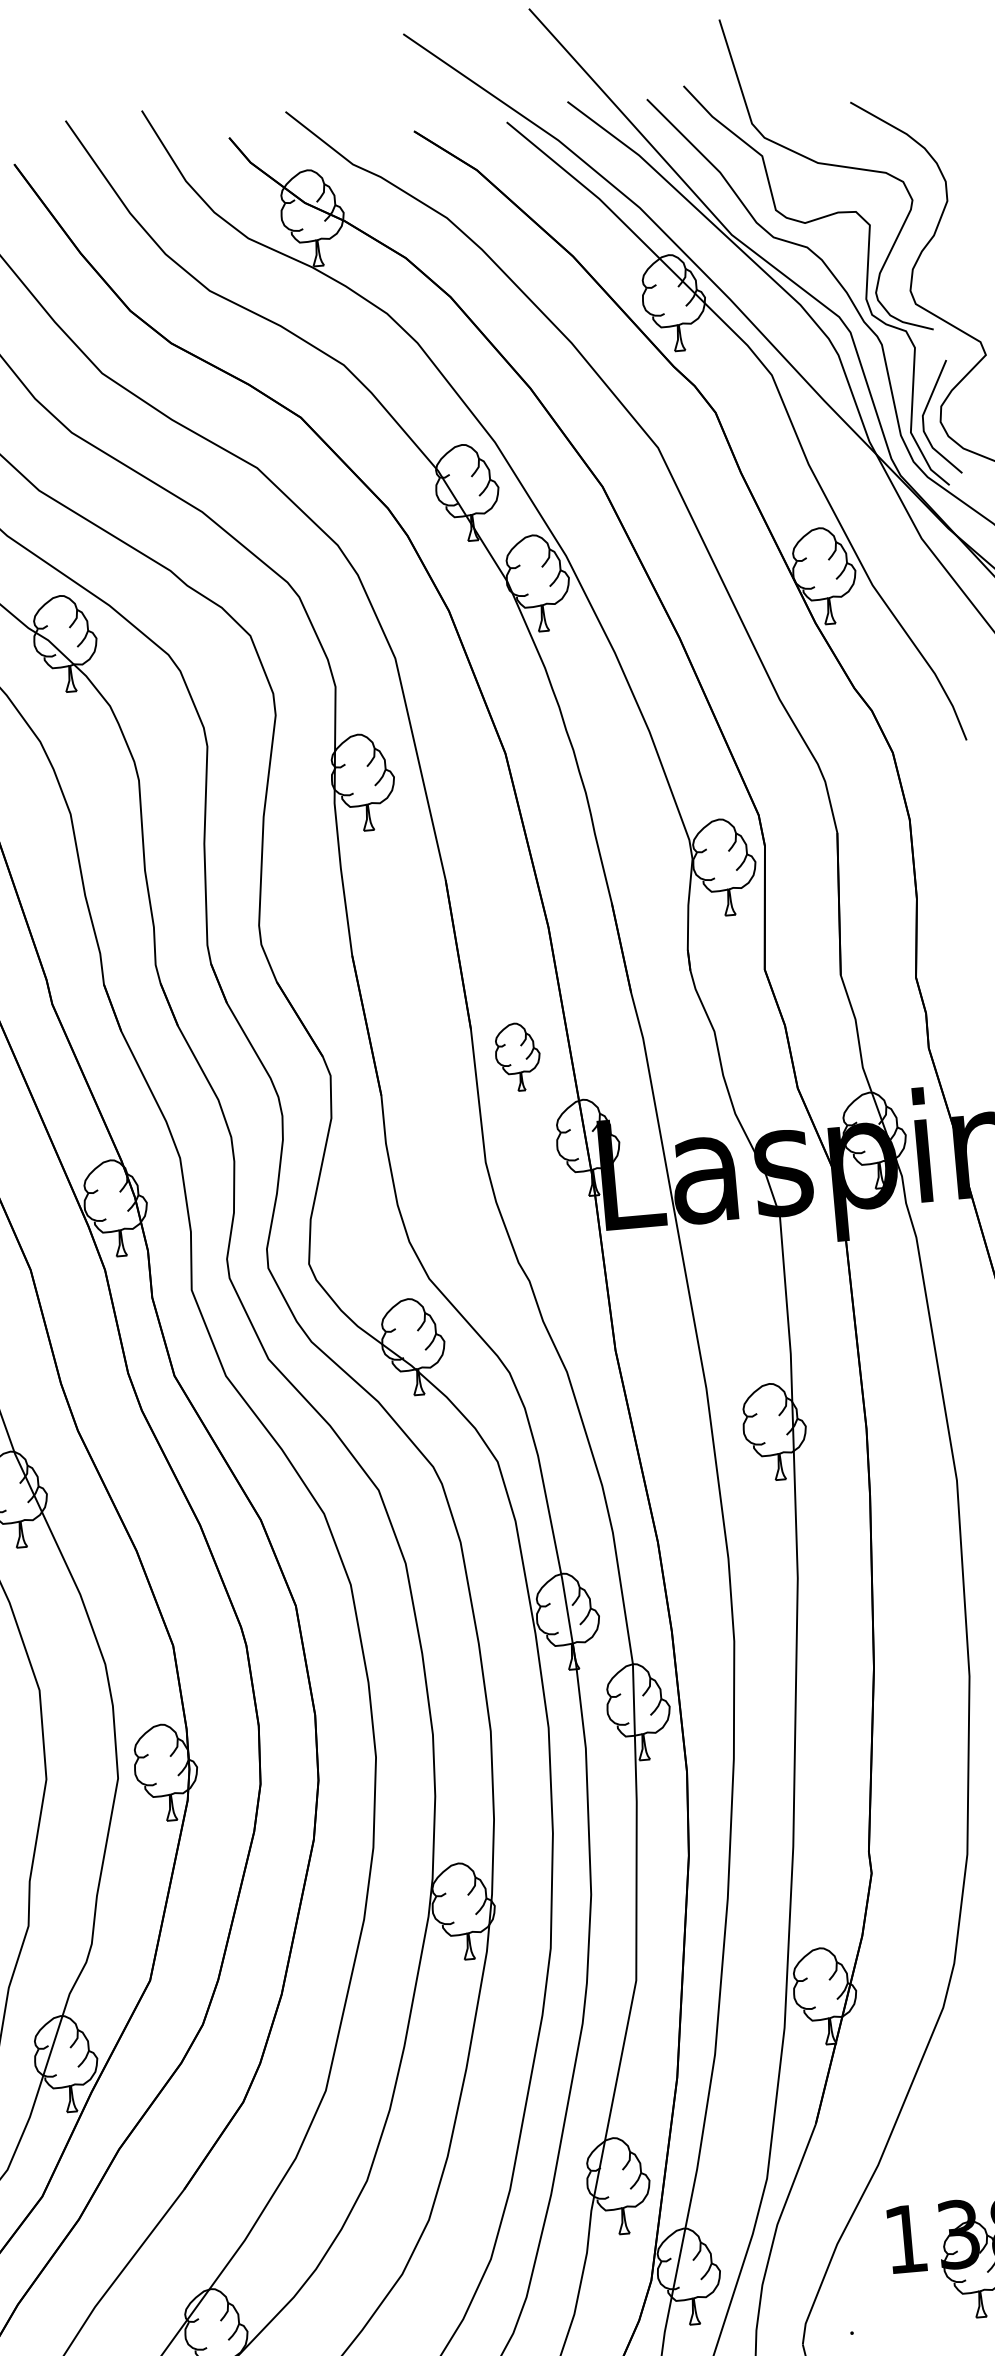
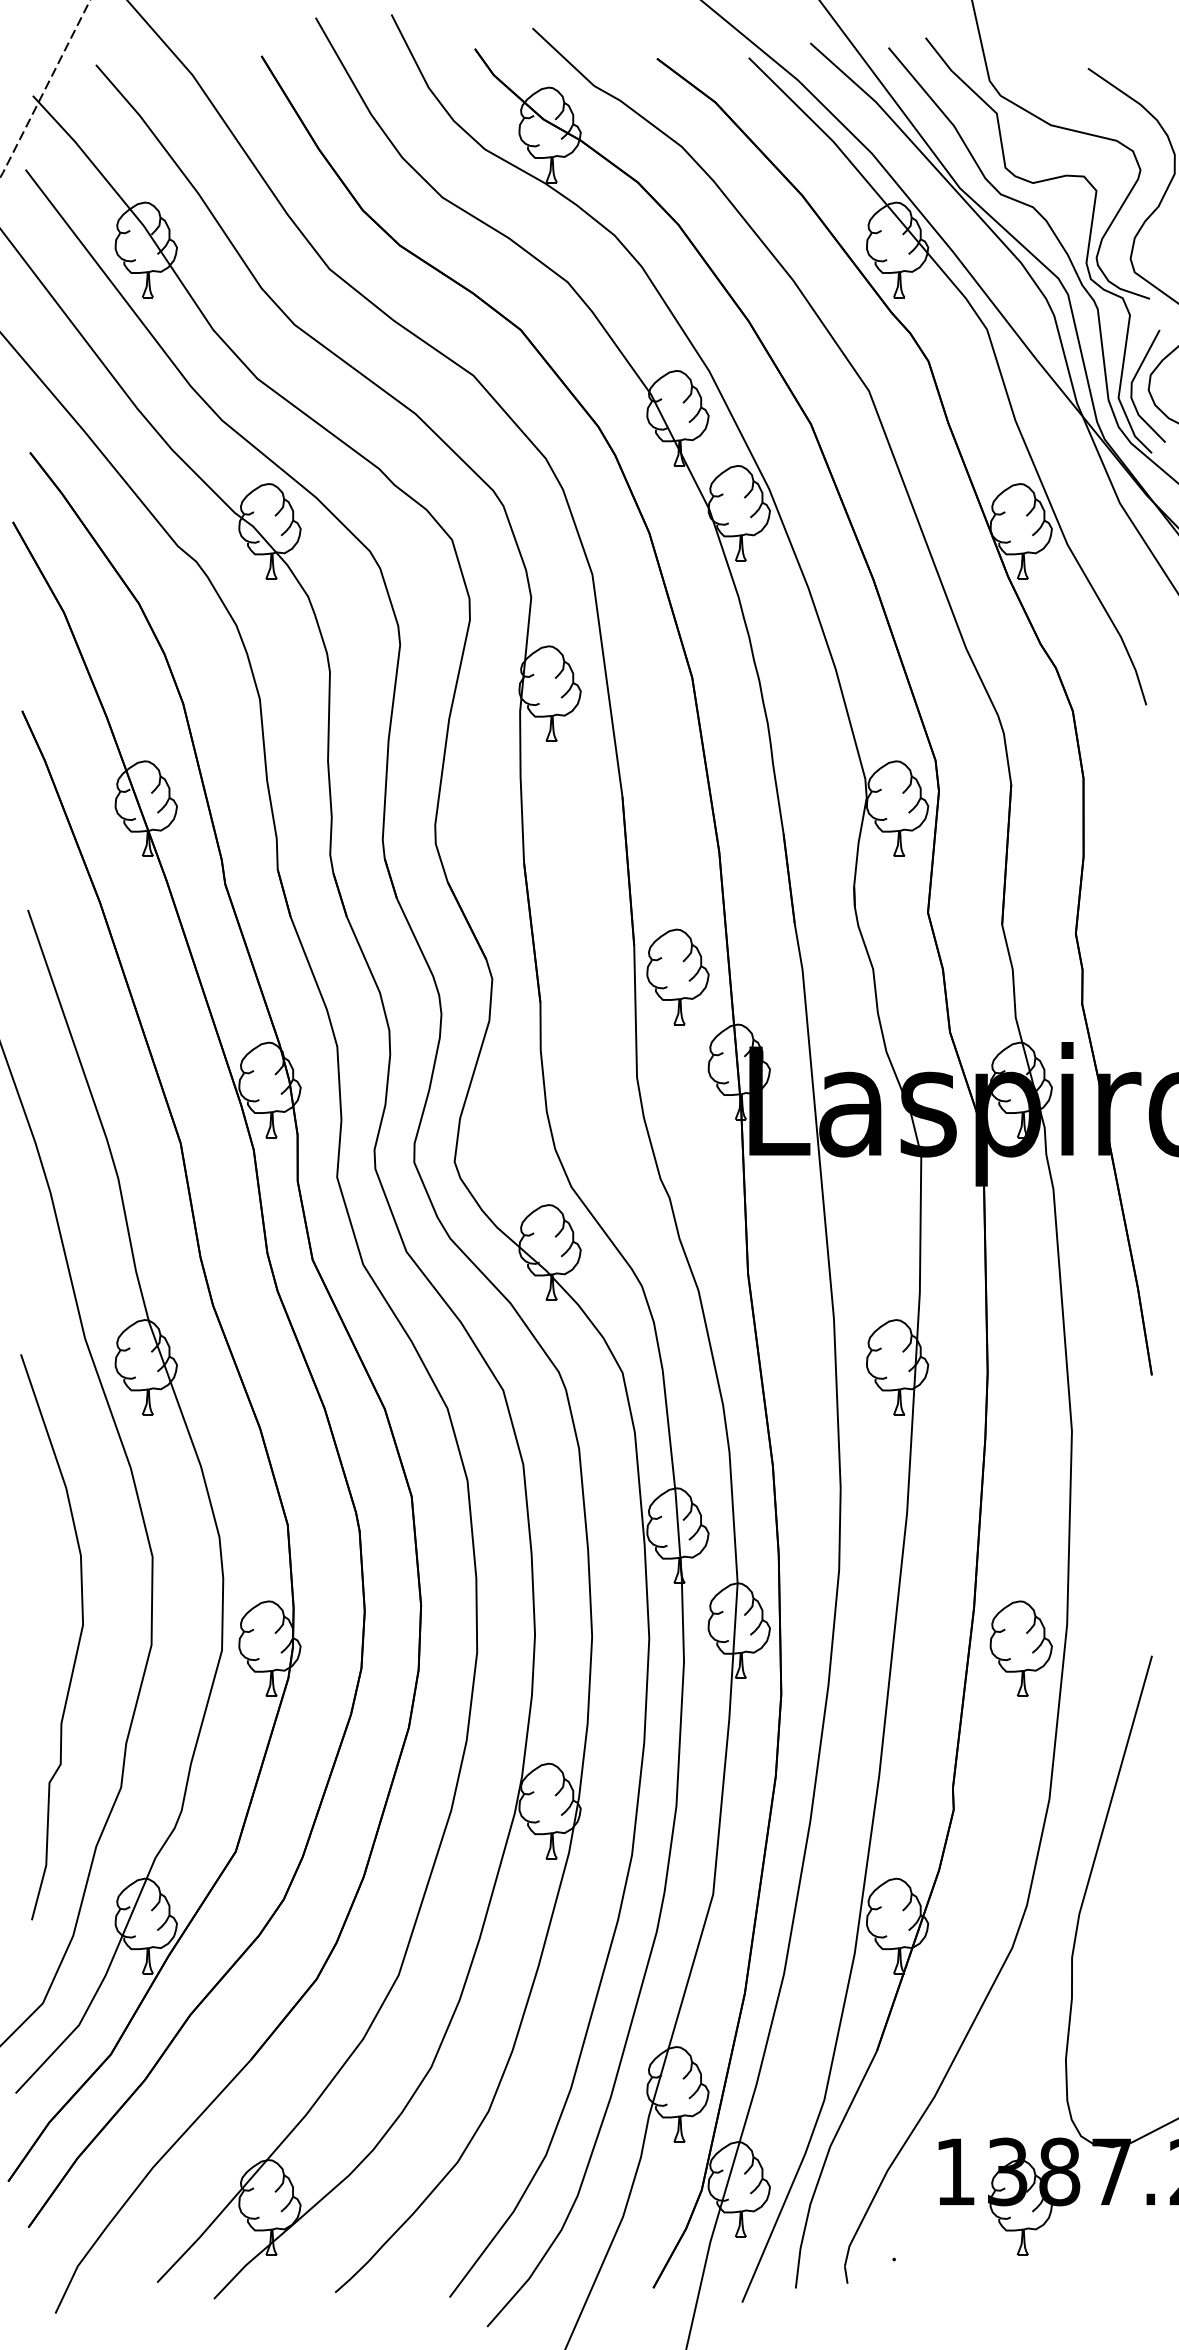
part: (517, 1056) -> (677, 976), size x1.43
part: (924, 1704) -> (1020, 1648), added

